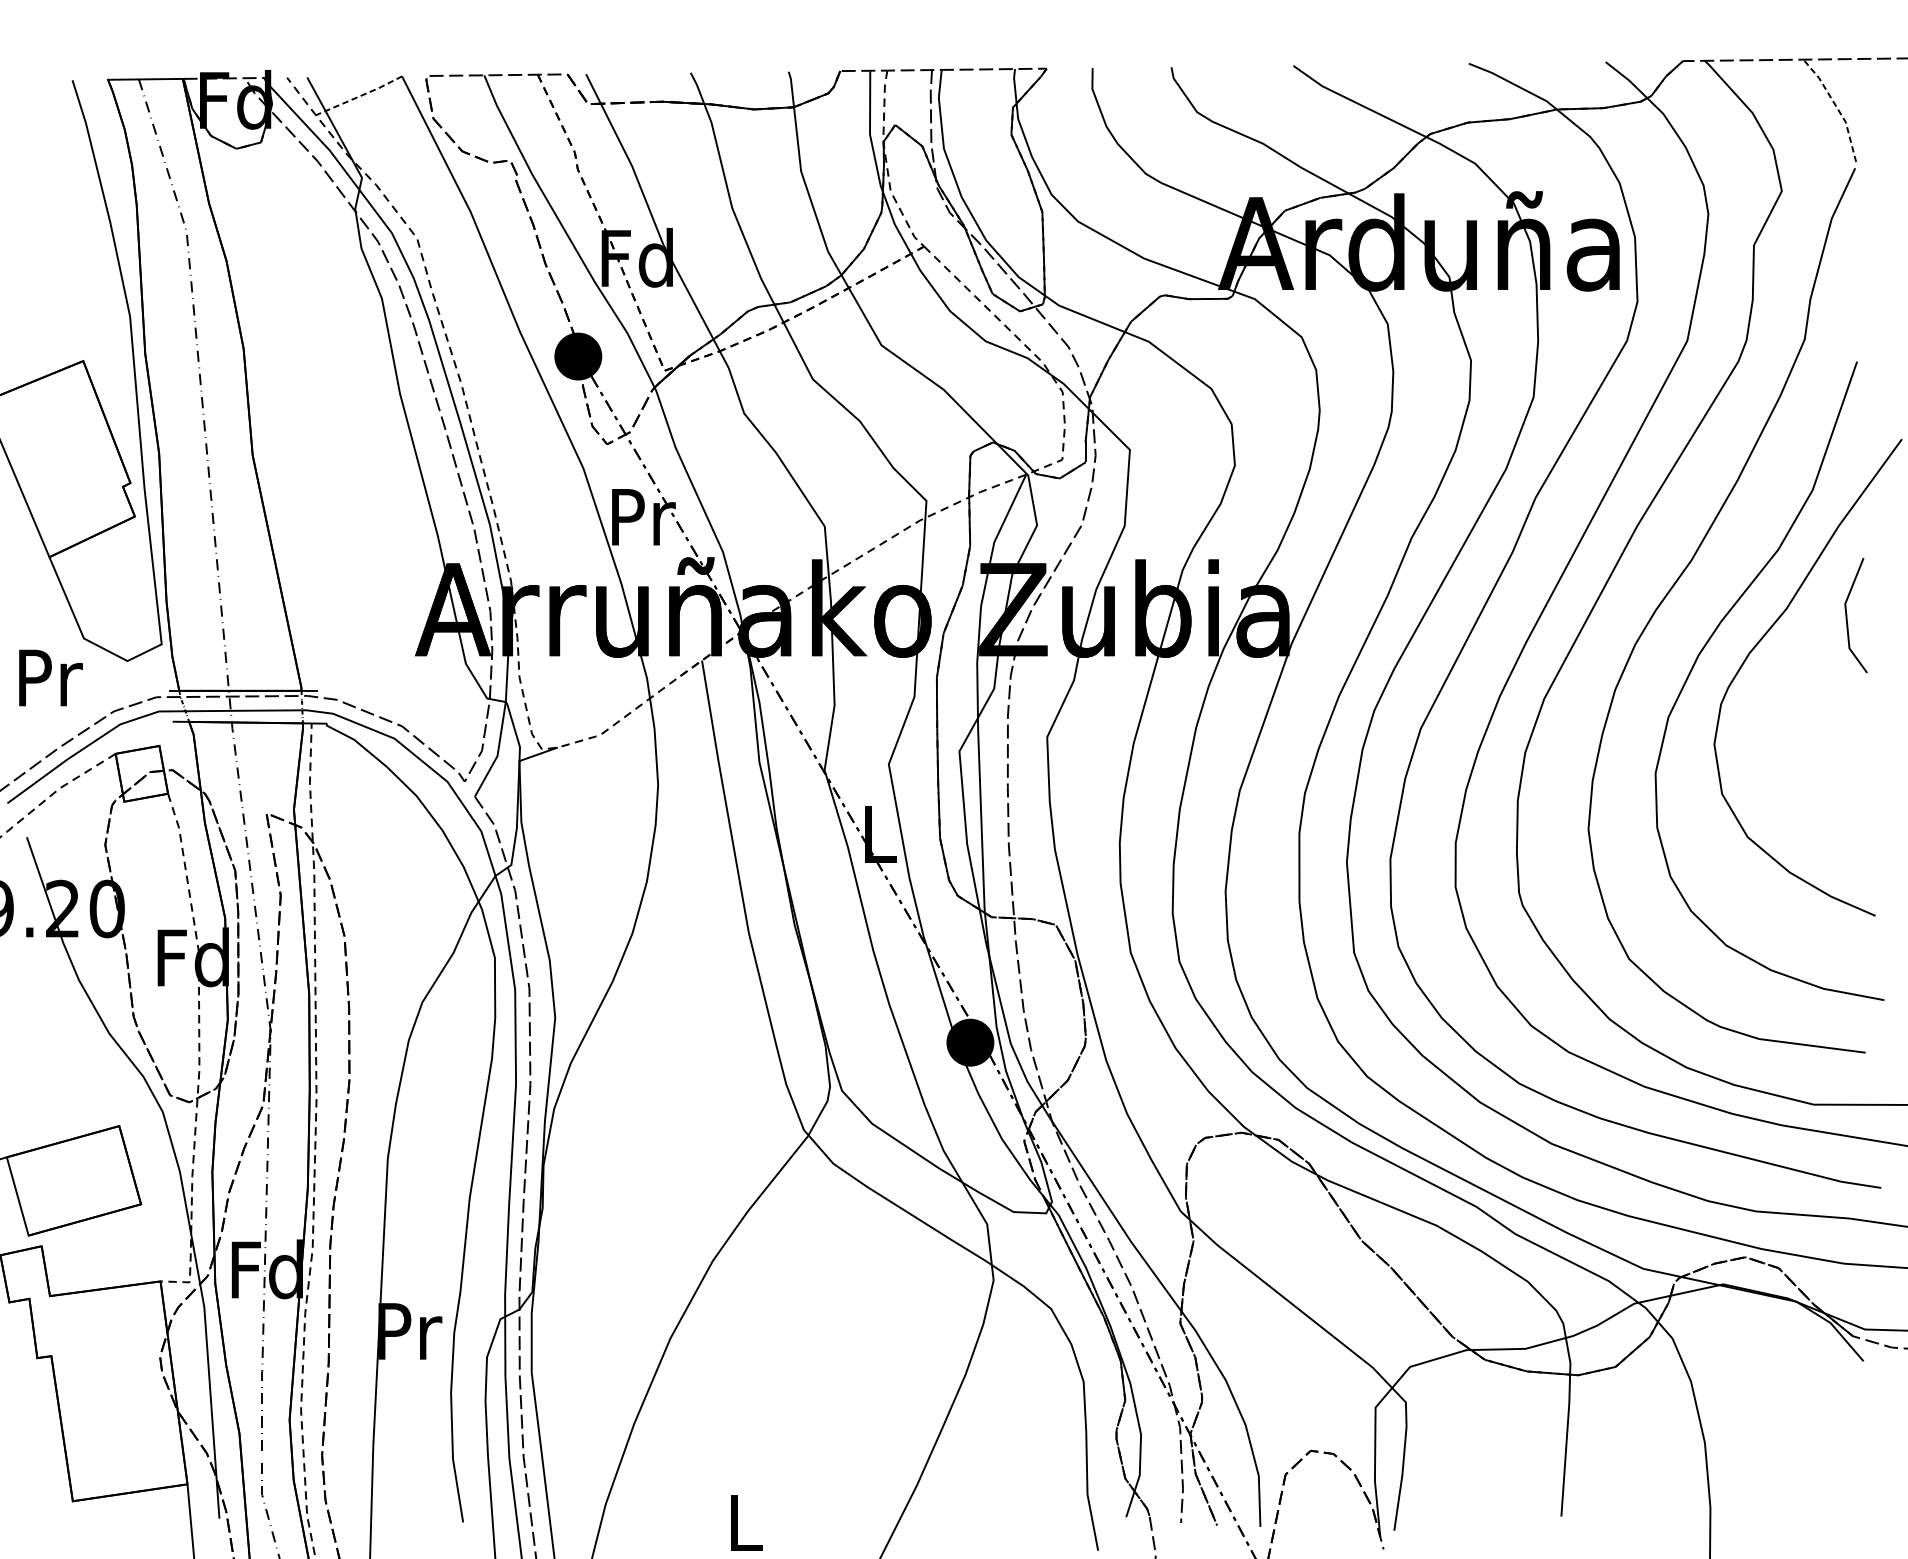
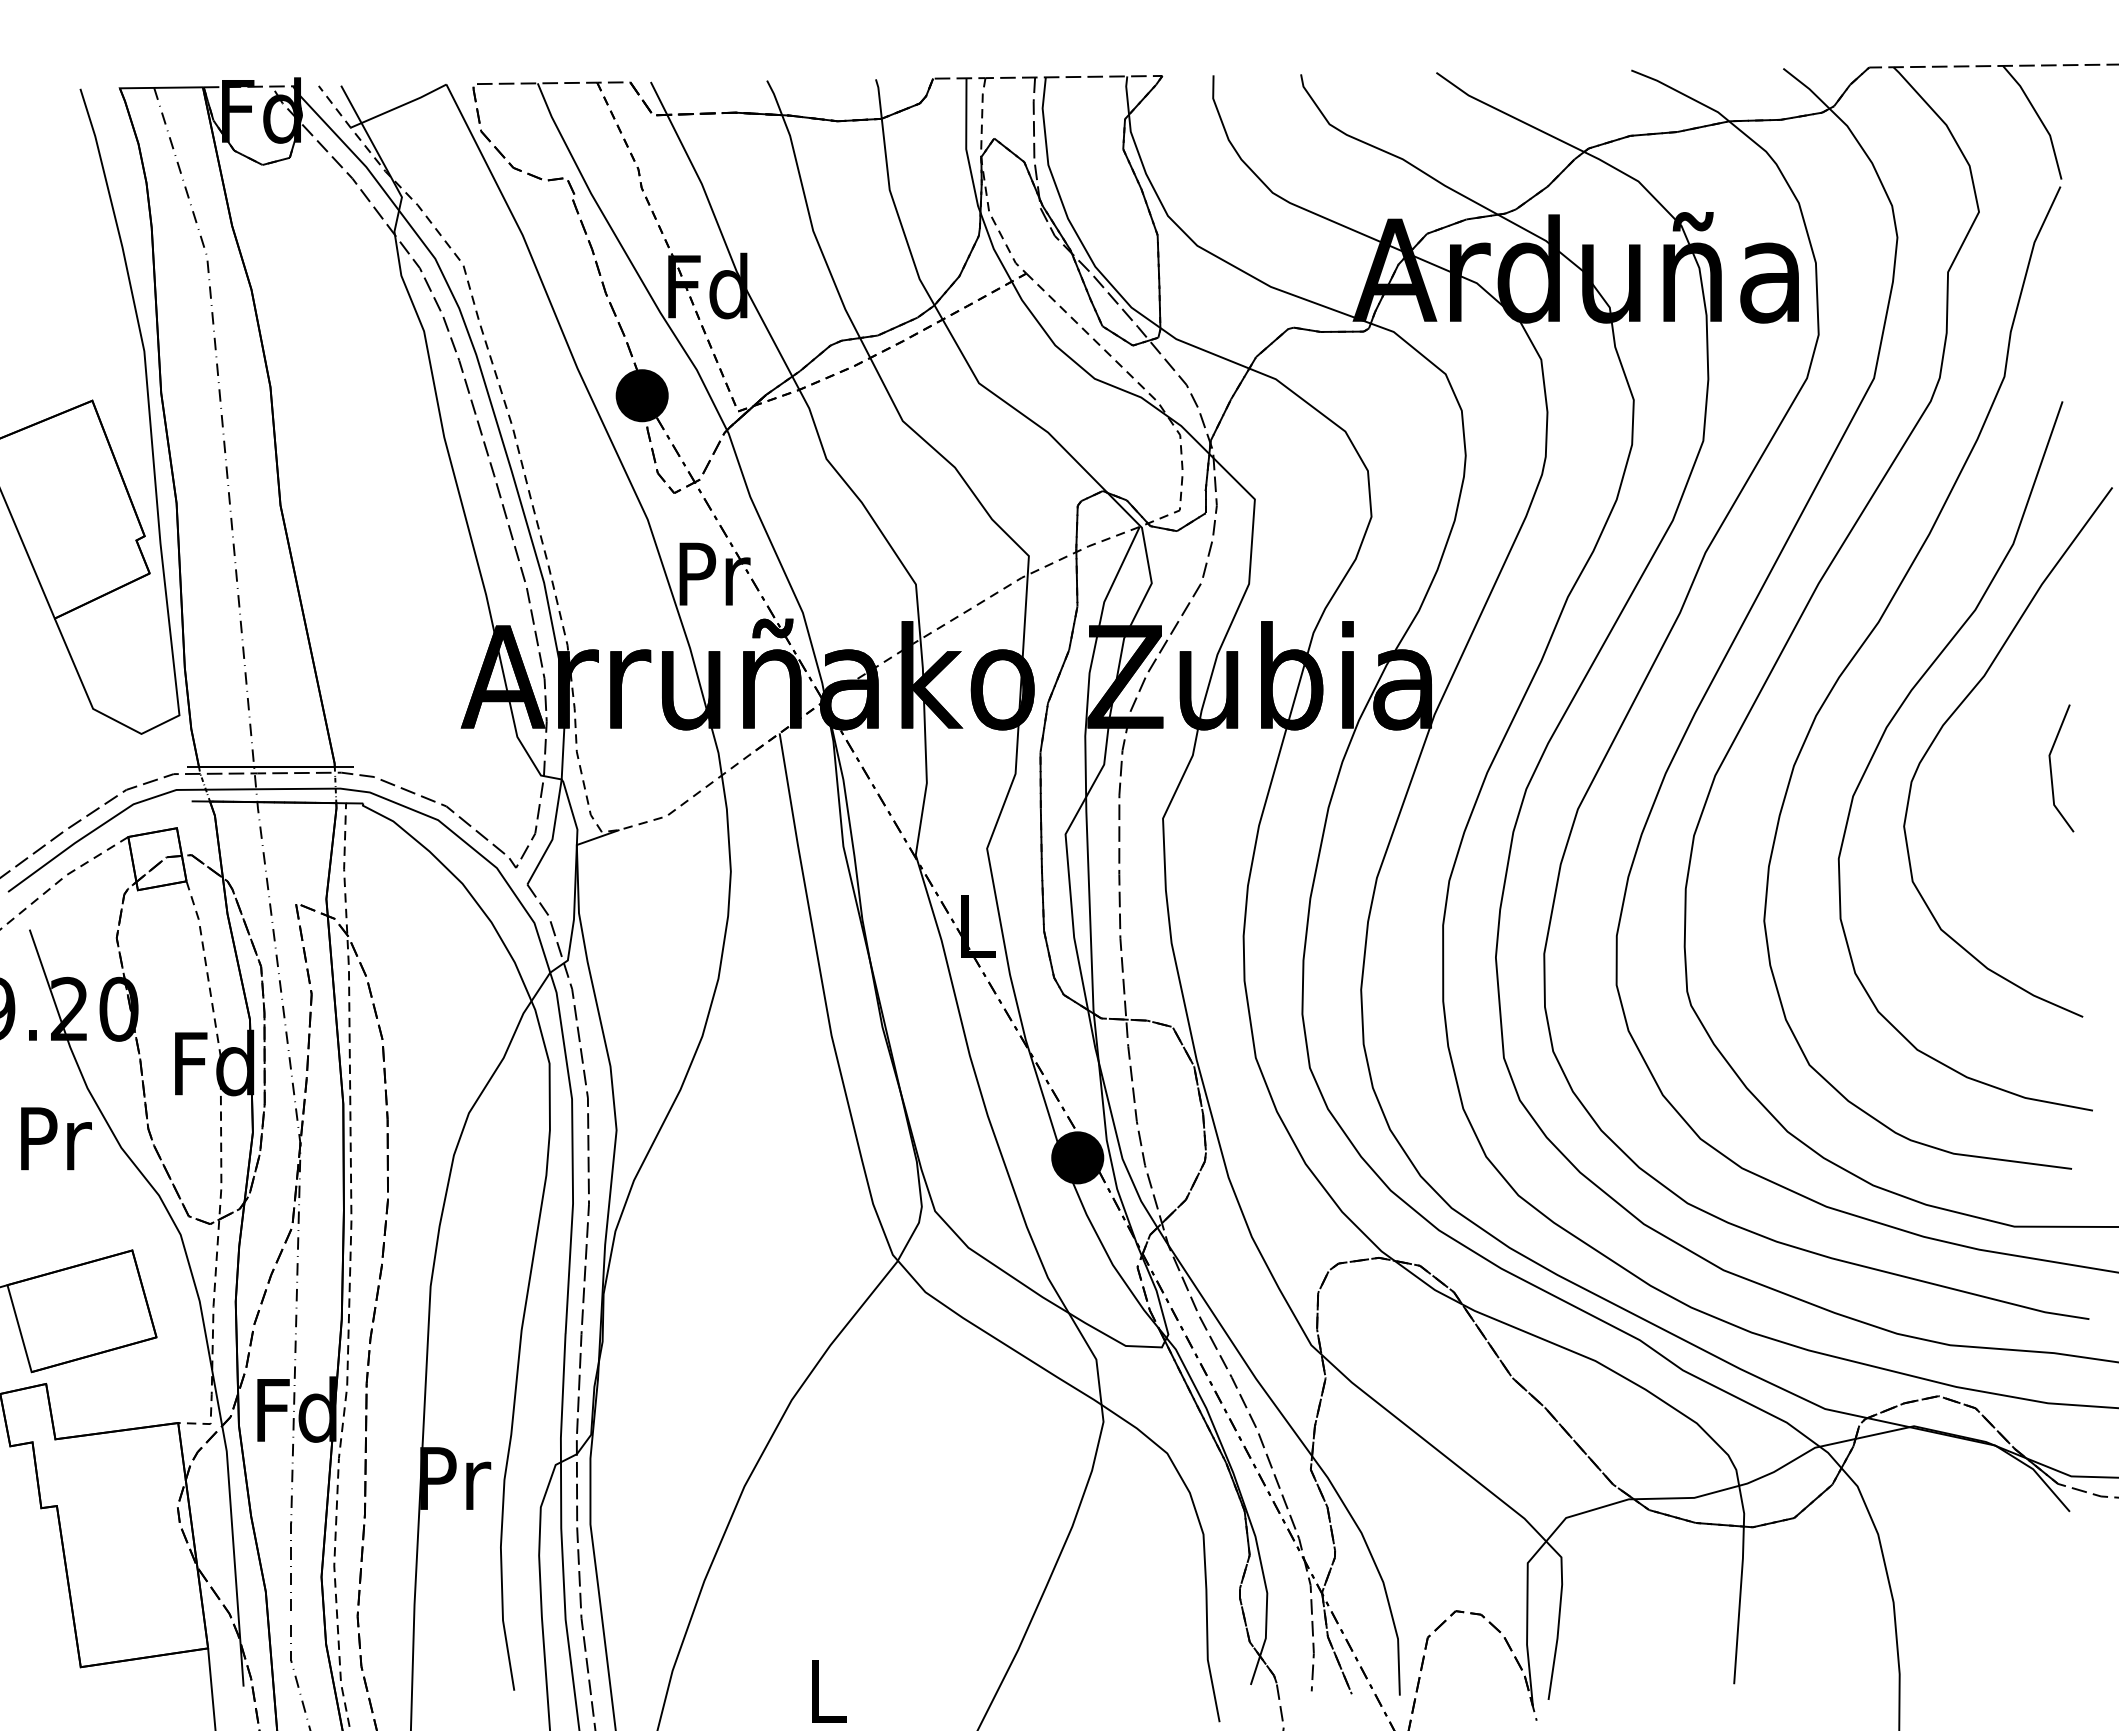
line: (359, 96) -> (399, 106), dashed -> solid
line: (1836, 106) -> (2039, 118), dashed -> solid
line: (1847, 615) -> (2051, 768), moved
text: (50, 677) -> (56, 1138), moved

